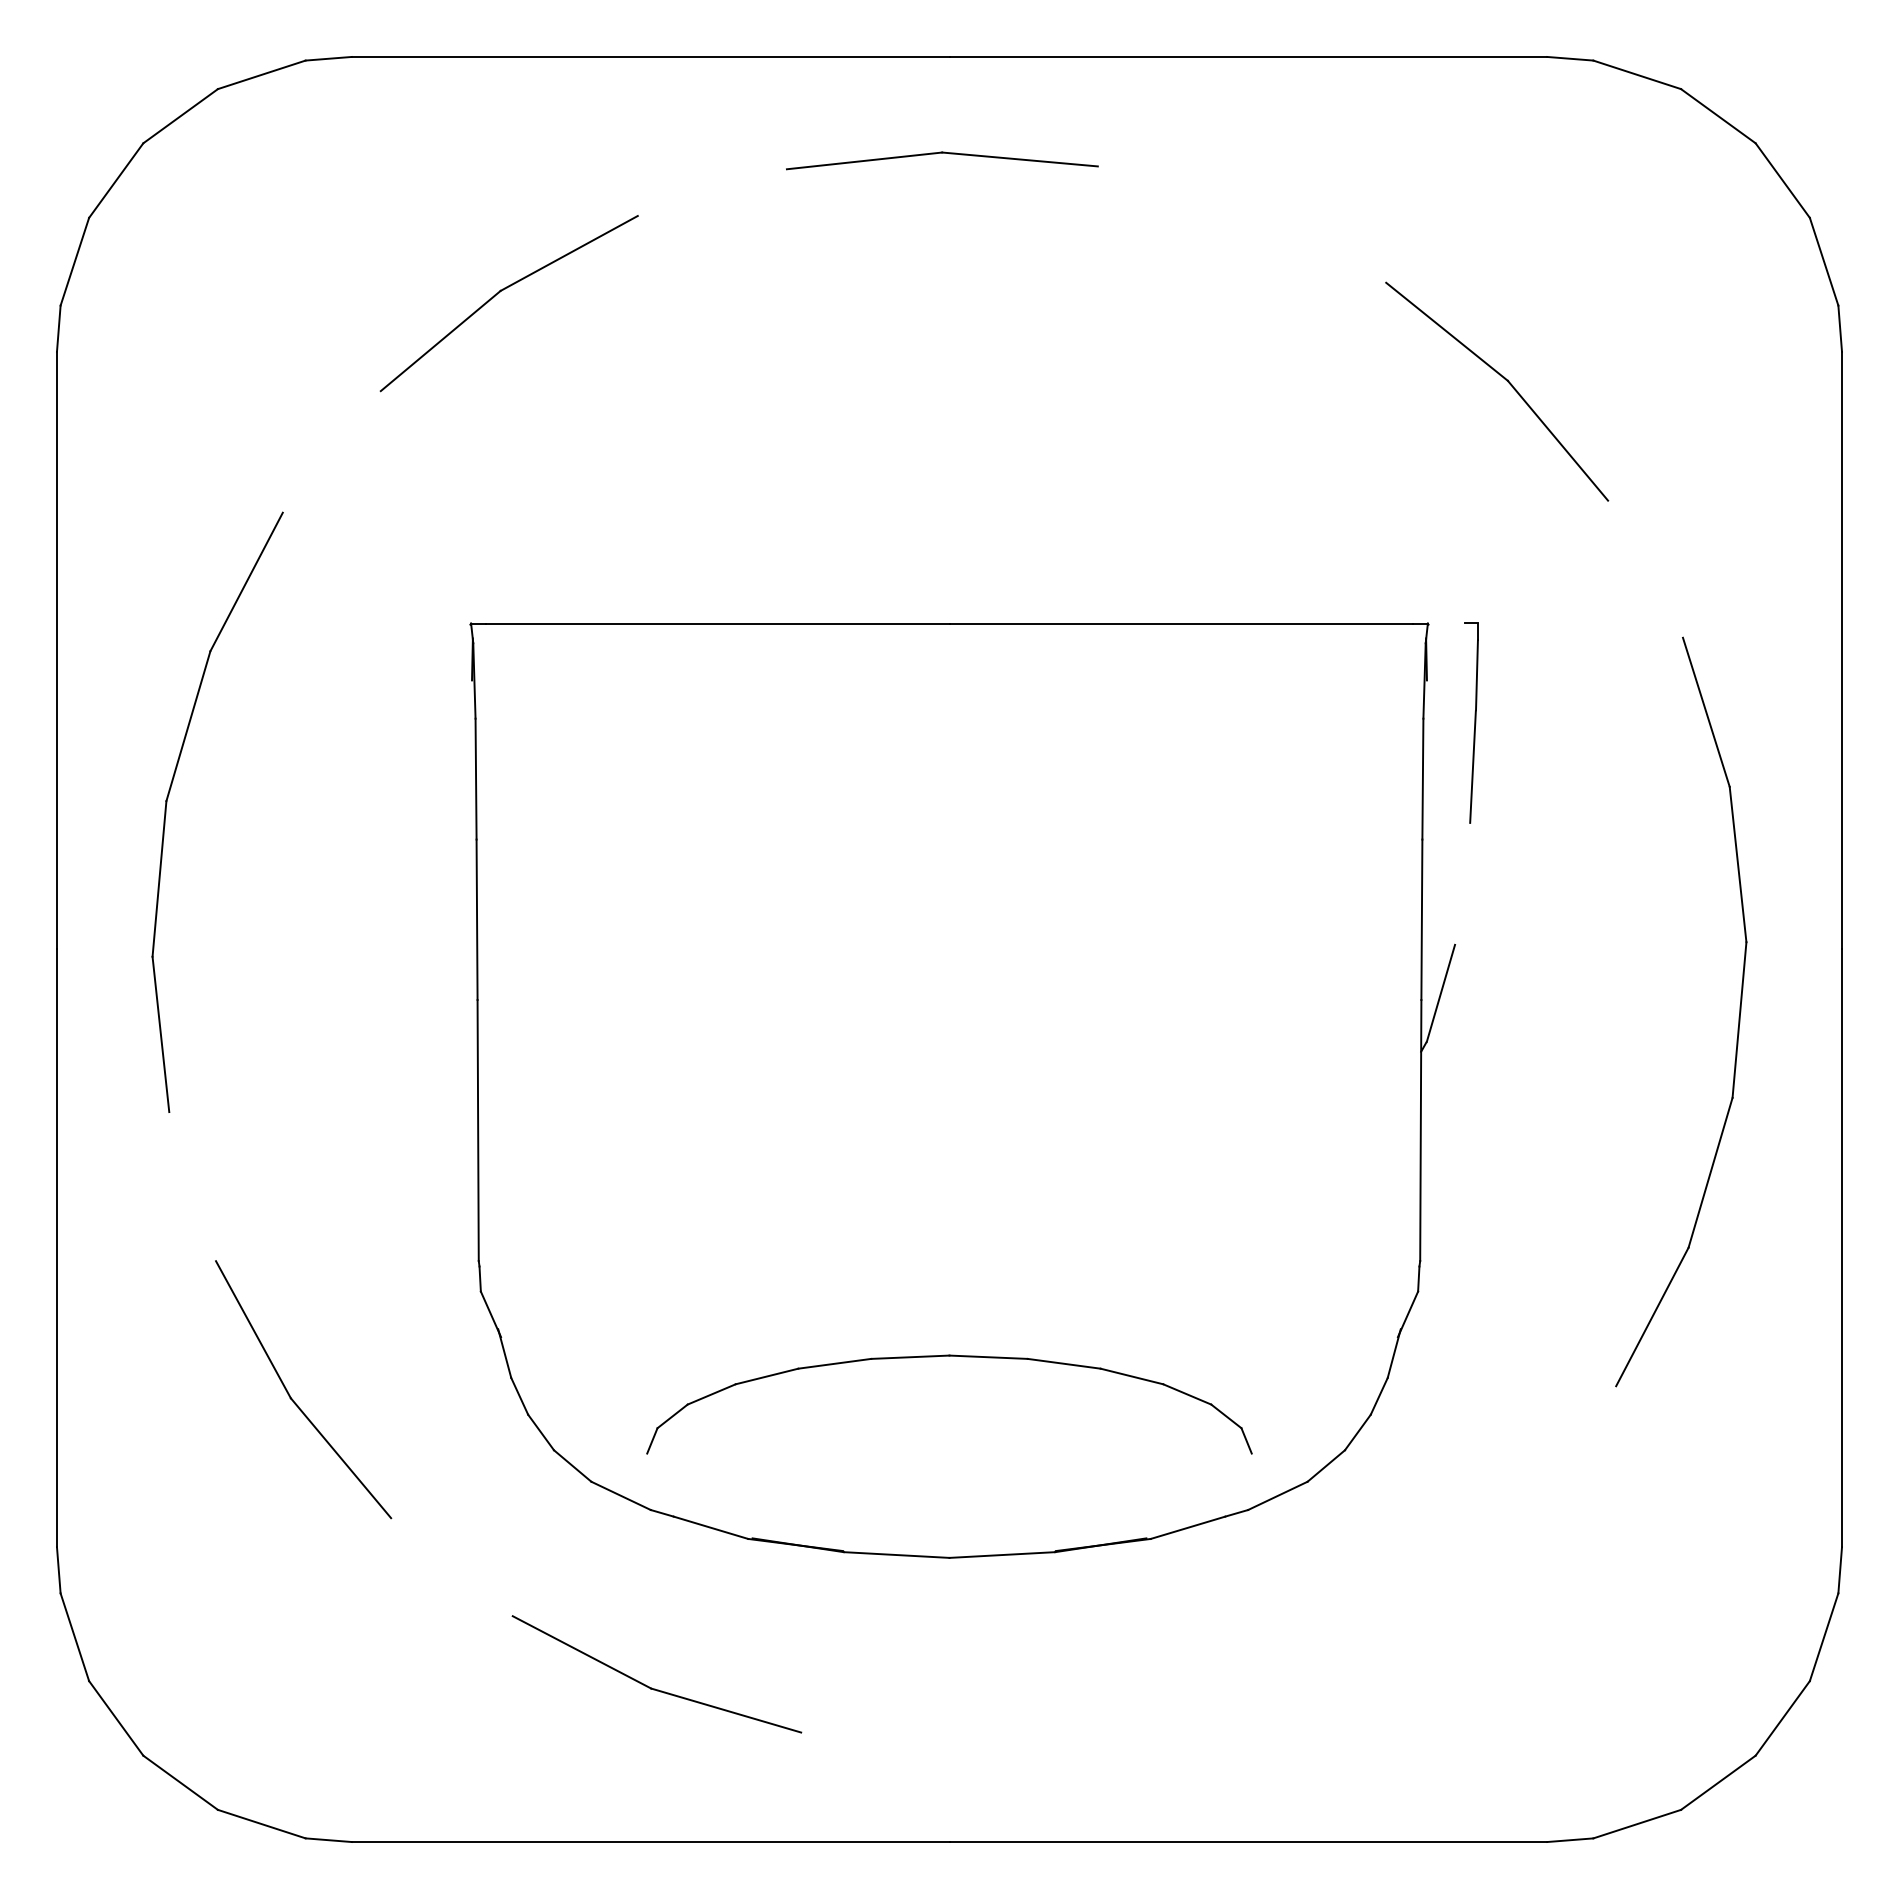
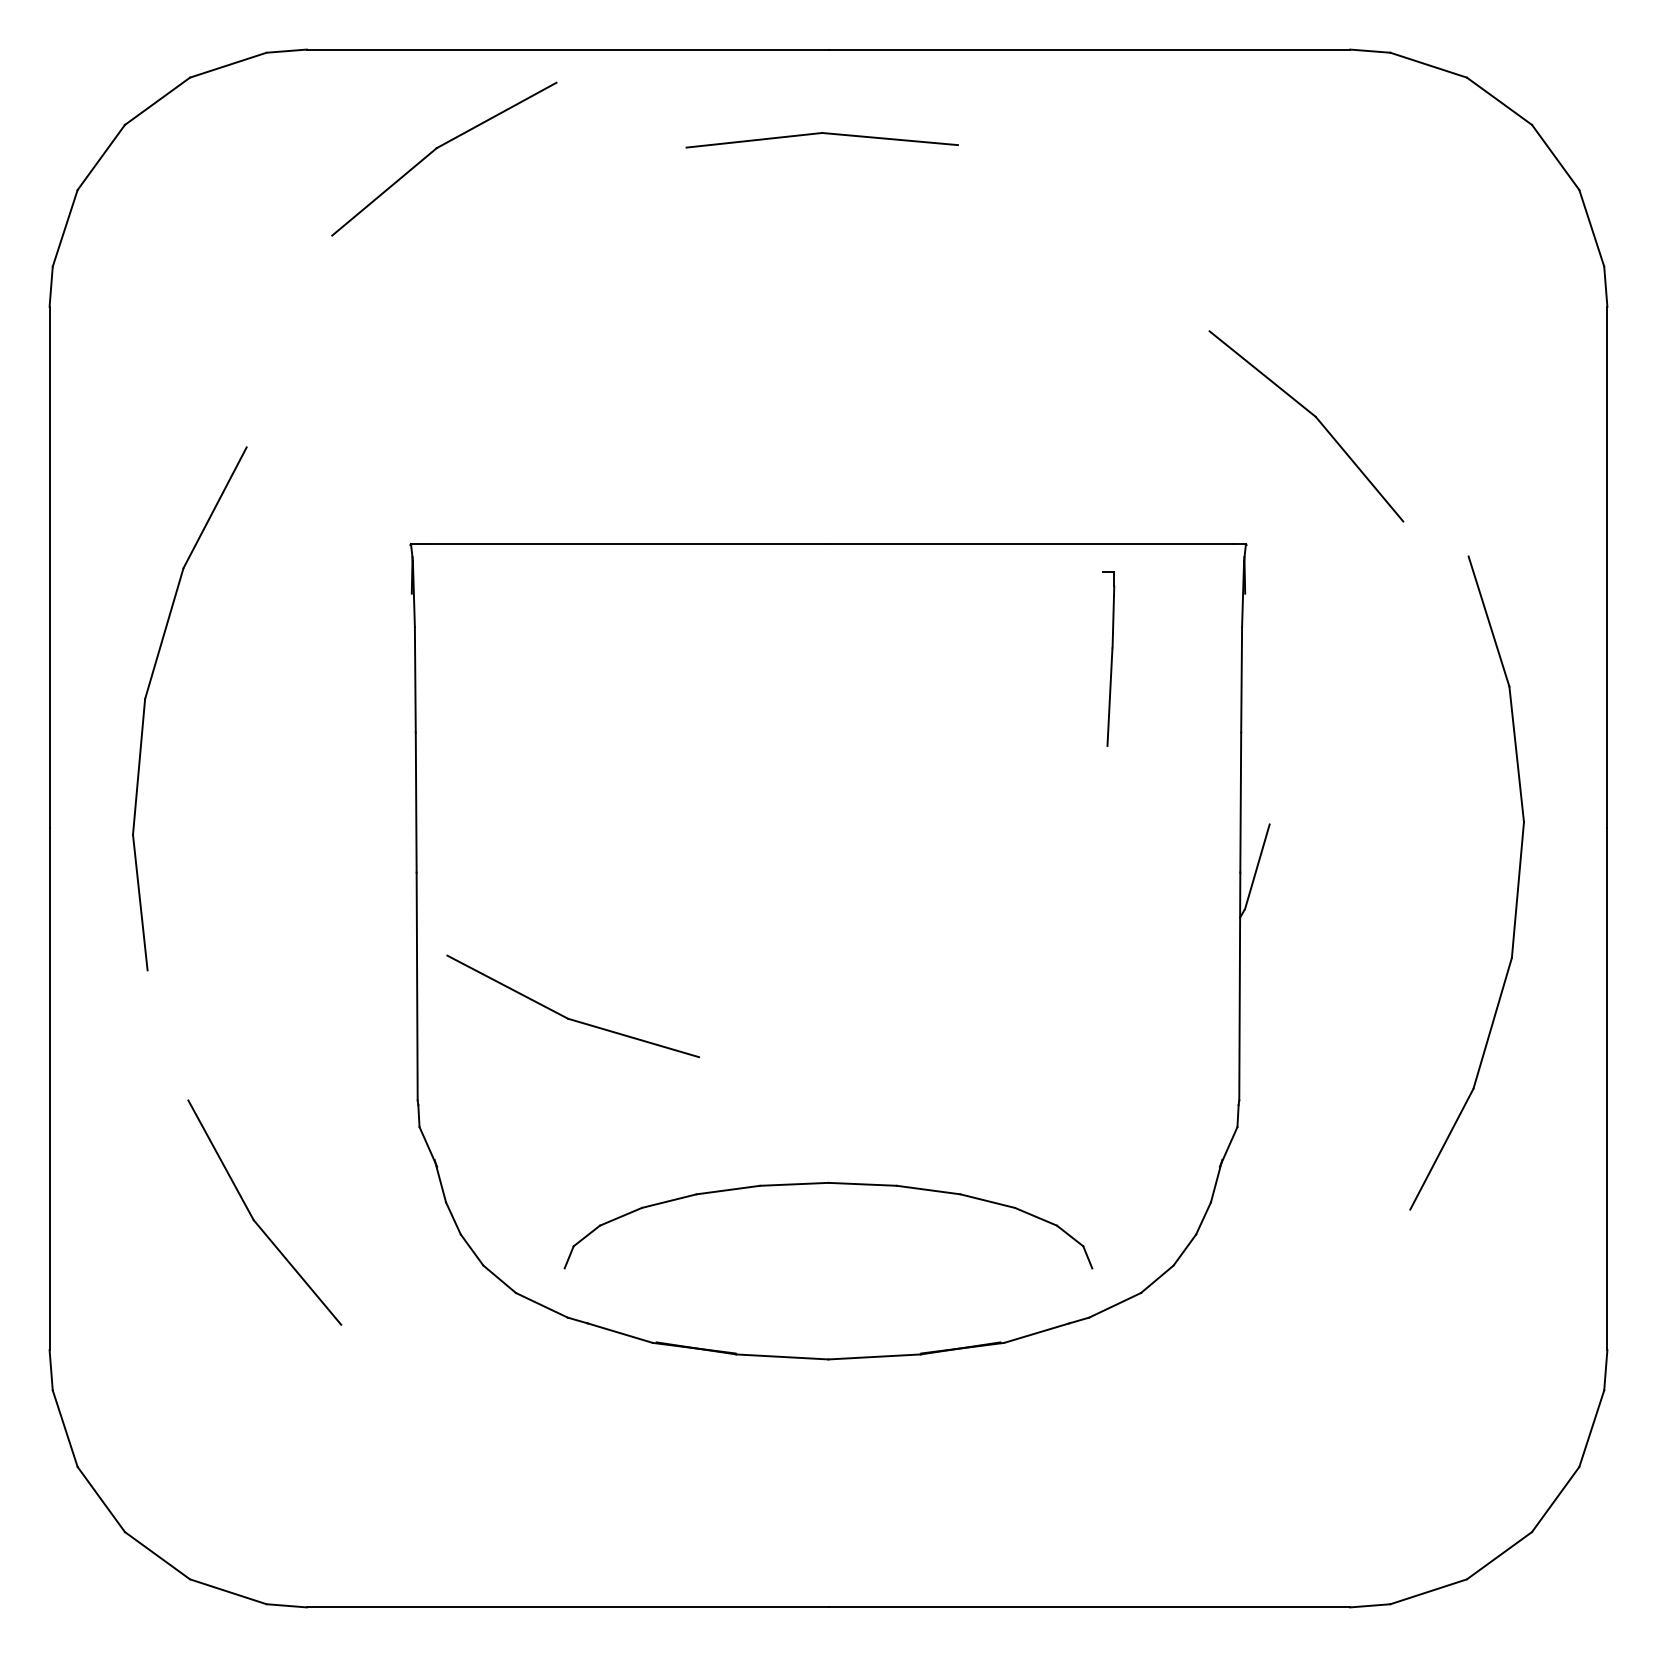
part: (499, 293) -> (435, 150), moved
part: (1505, 380) -> (1313, 416), moved
part: (1471, 722) -> (1108, 658), moved
part: (649, 1686) -> (566, 1017), moved

